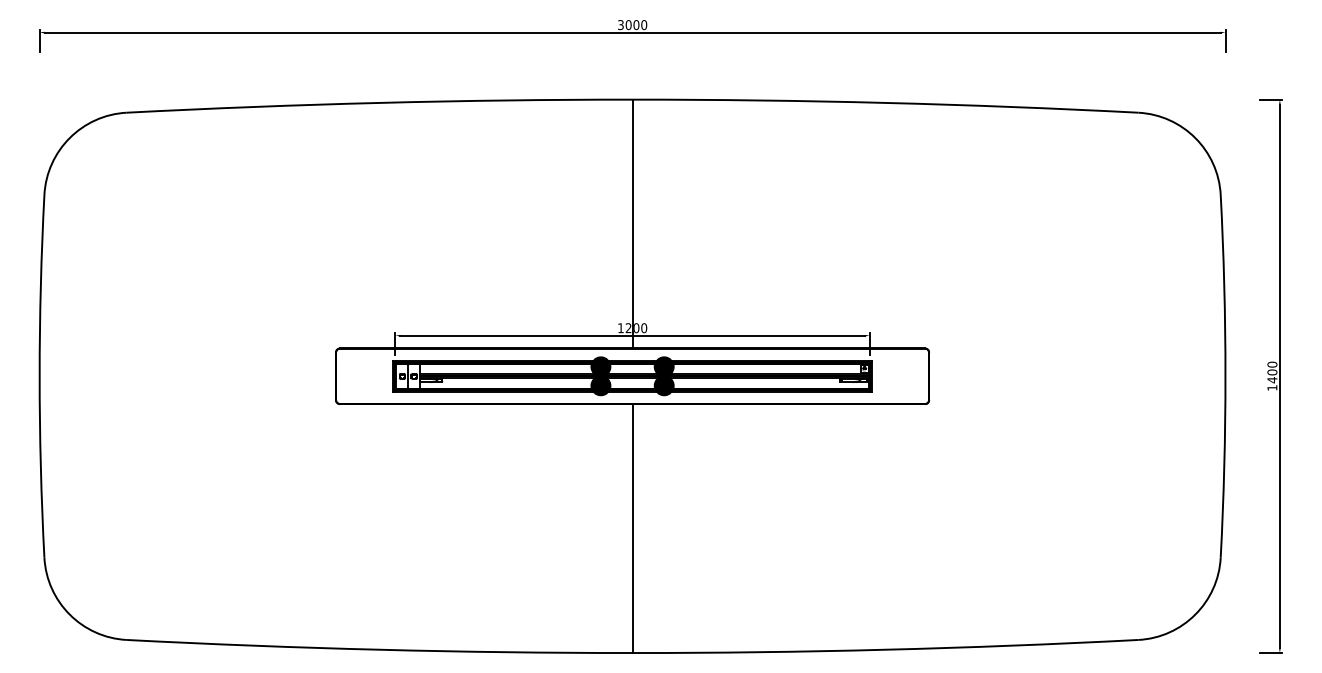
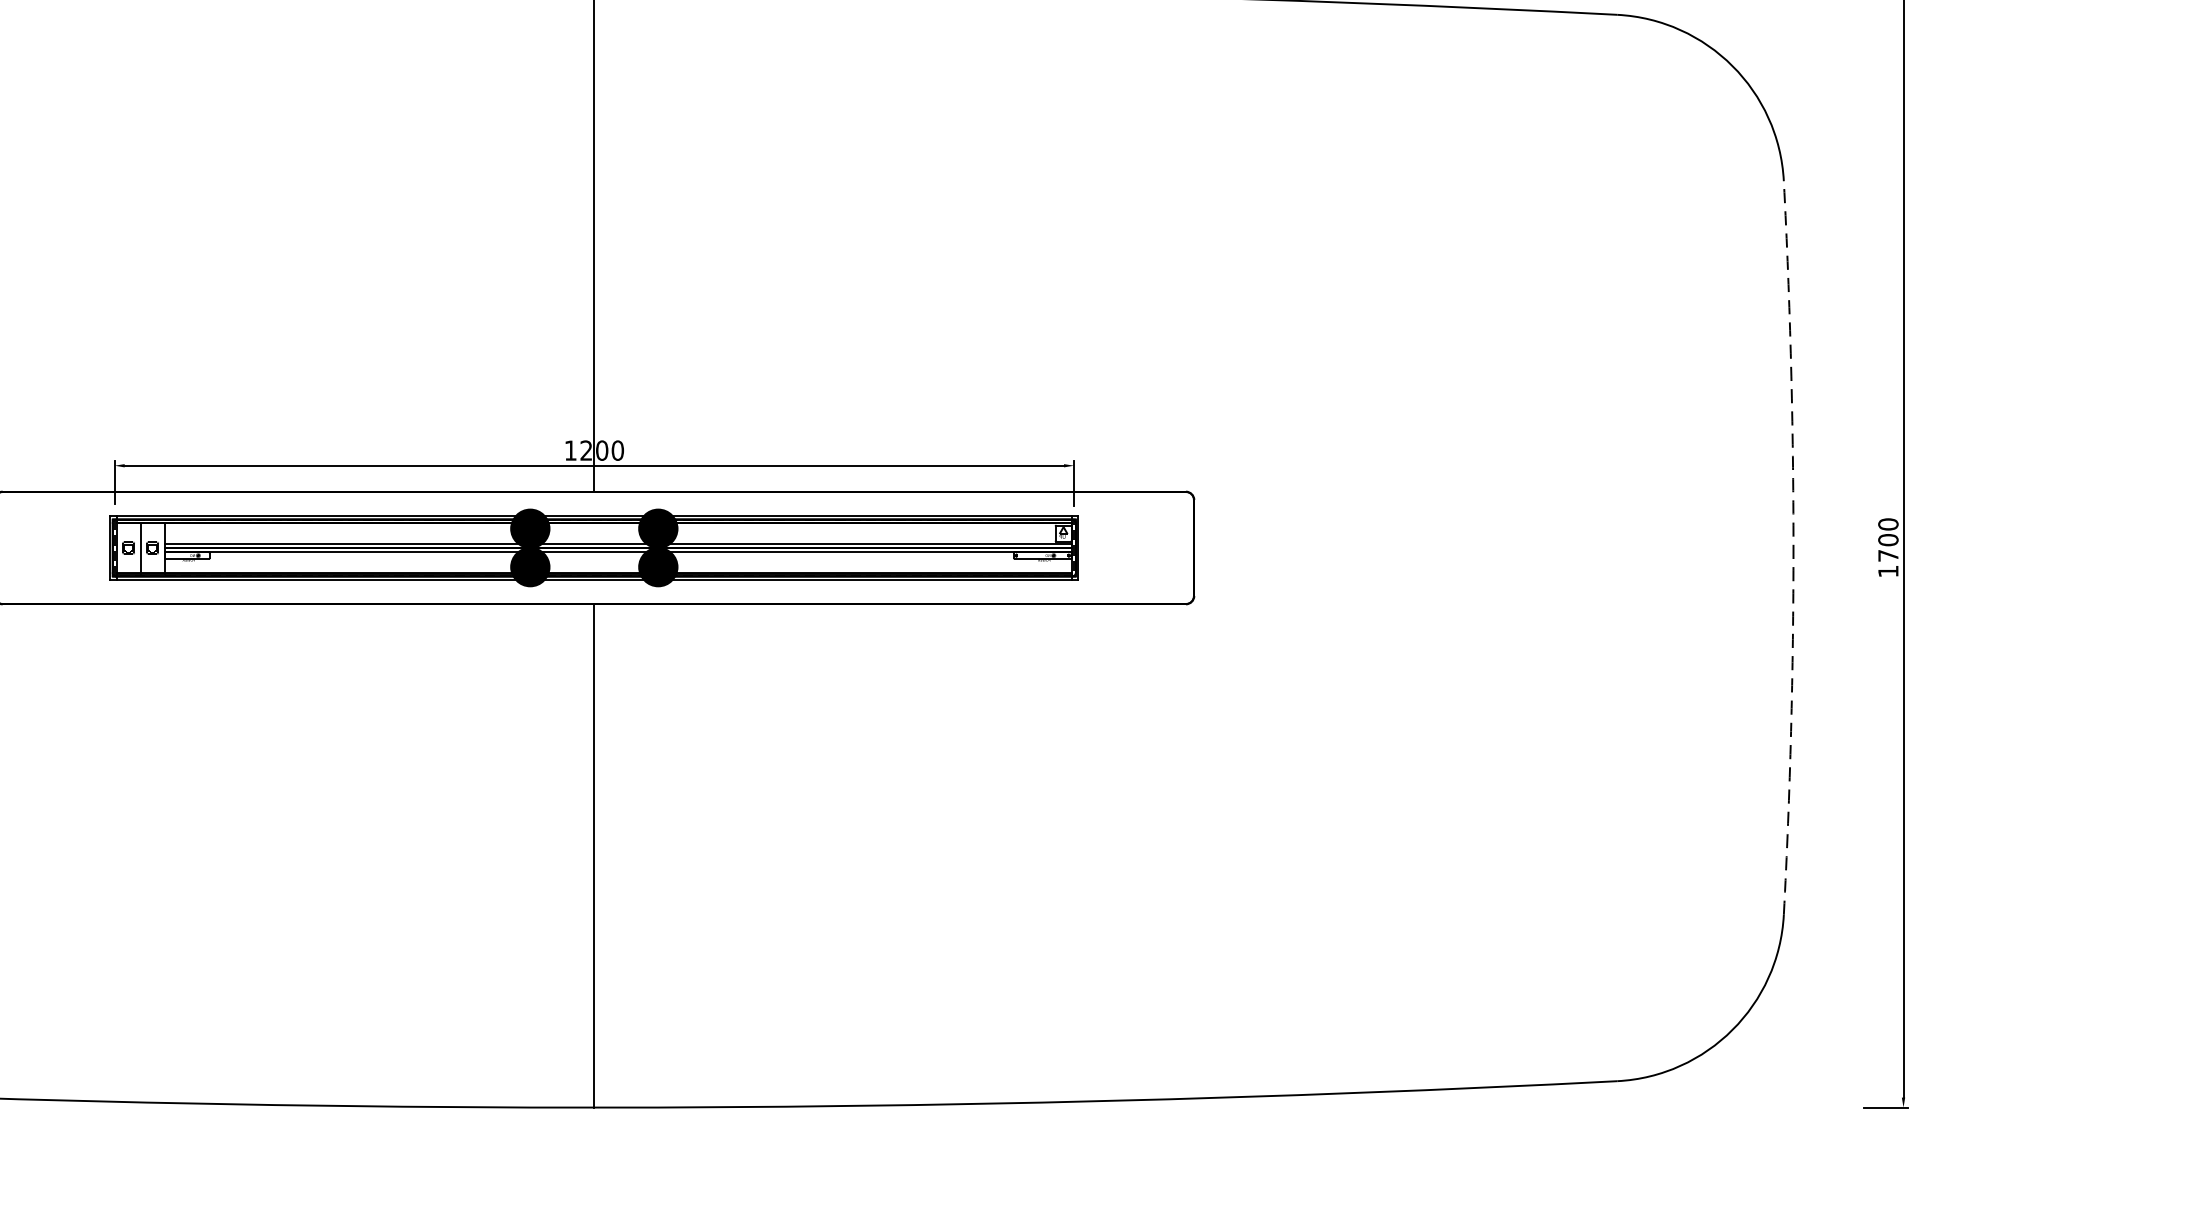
arc: (1225, 376) -> (1793, 548), solid -> dashed
text: (1272, 380) -> (1888, 556), 1400 -> 1700

